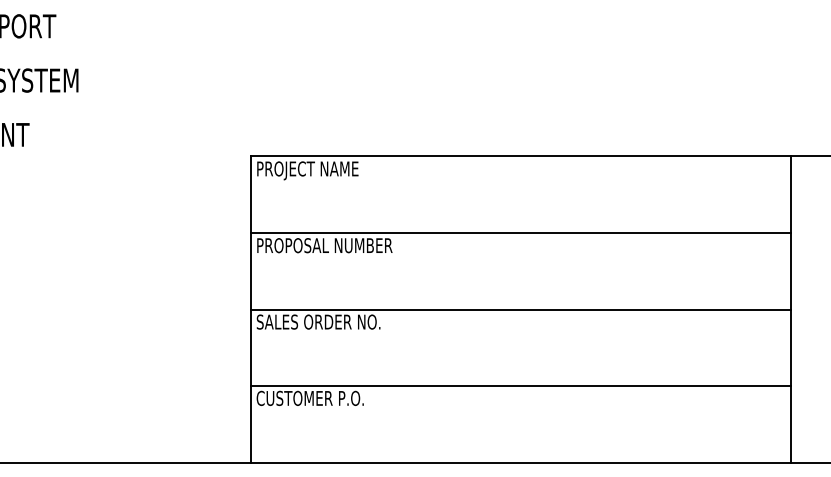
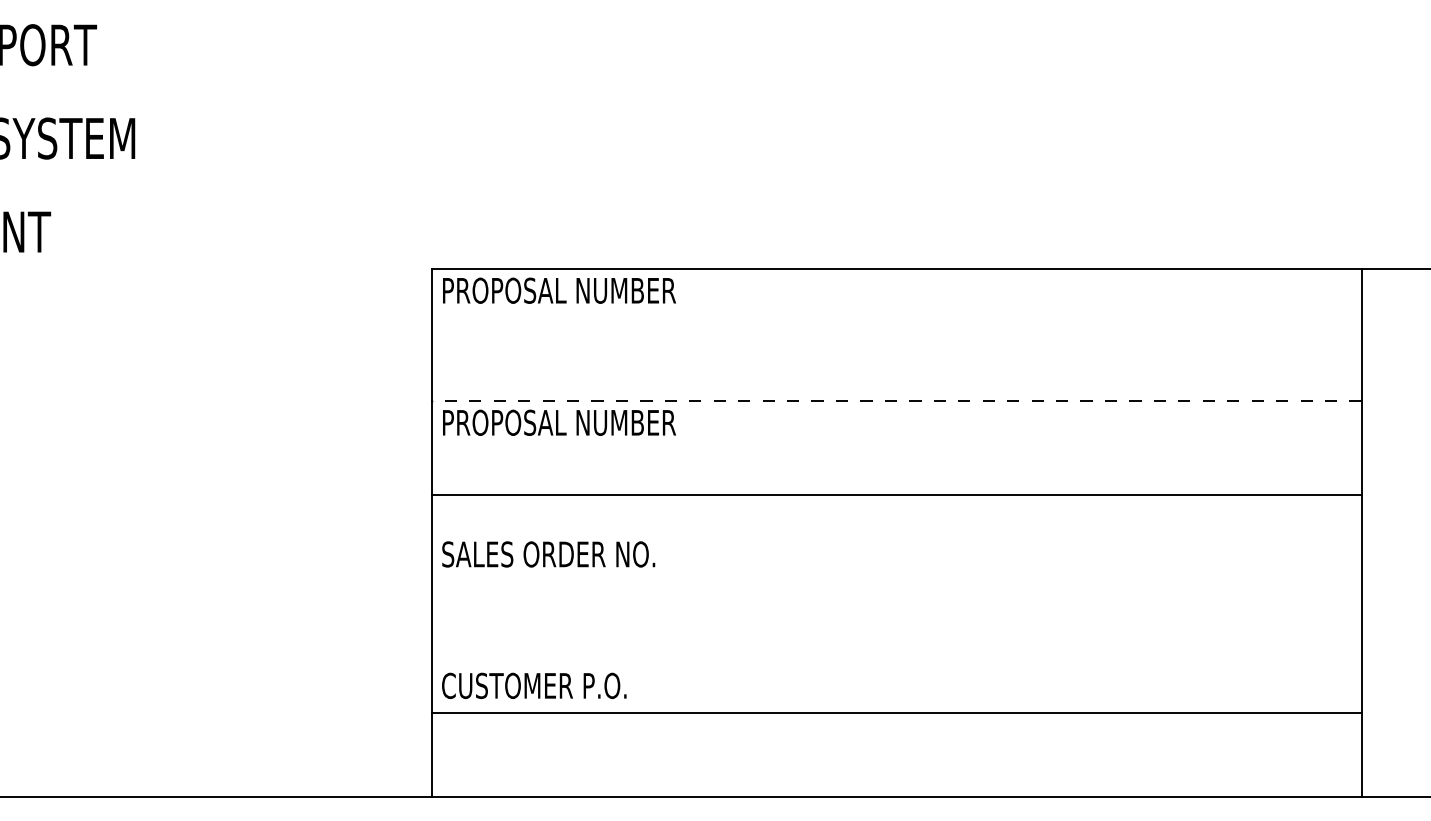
text: (337, 170) -> (581, 293), PROJECT NAME -> PROPOSAL NUMBER
line: (520, 232) -> (896, 400), solid -> dashed
line: (520, 309) -> (896, 494), moved
line: (520, 386) -> (896, 713), moved

